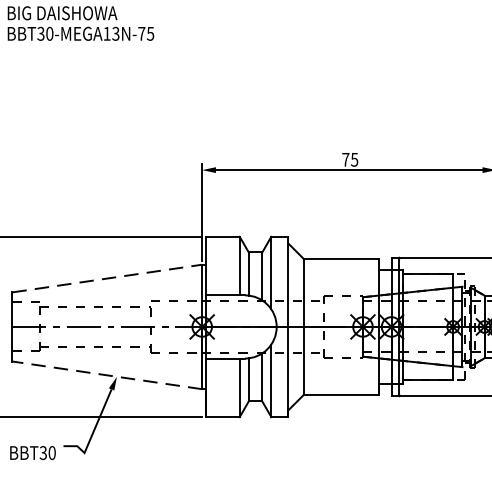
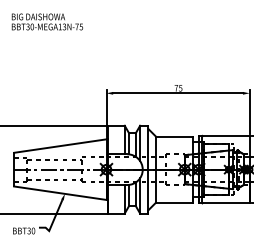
line: (107, 279) -> (60, 146), dashed -> solid
line: (107, 375) -> (60, 193), dashed -> solid

